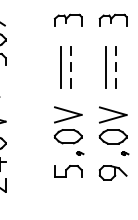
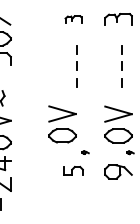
part: (68, 20) -> (73, 19), size x0.6
line: (61, 66) -> (66, 65), removed
line: (106, 66) -> (111, 65), removed
part: (68, 125) -> (62, 124), moved
part: (68, 171) -> (73, 170), size x0.7

